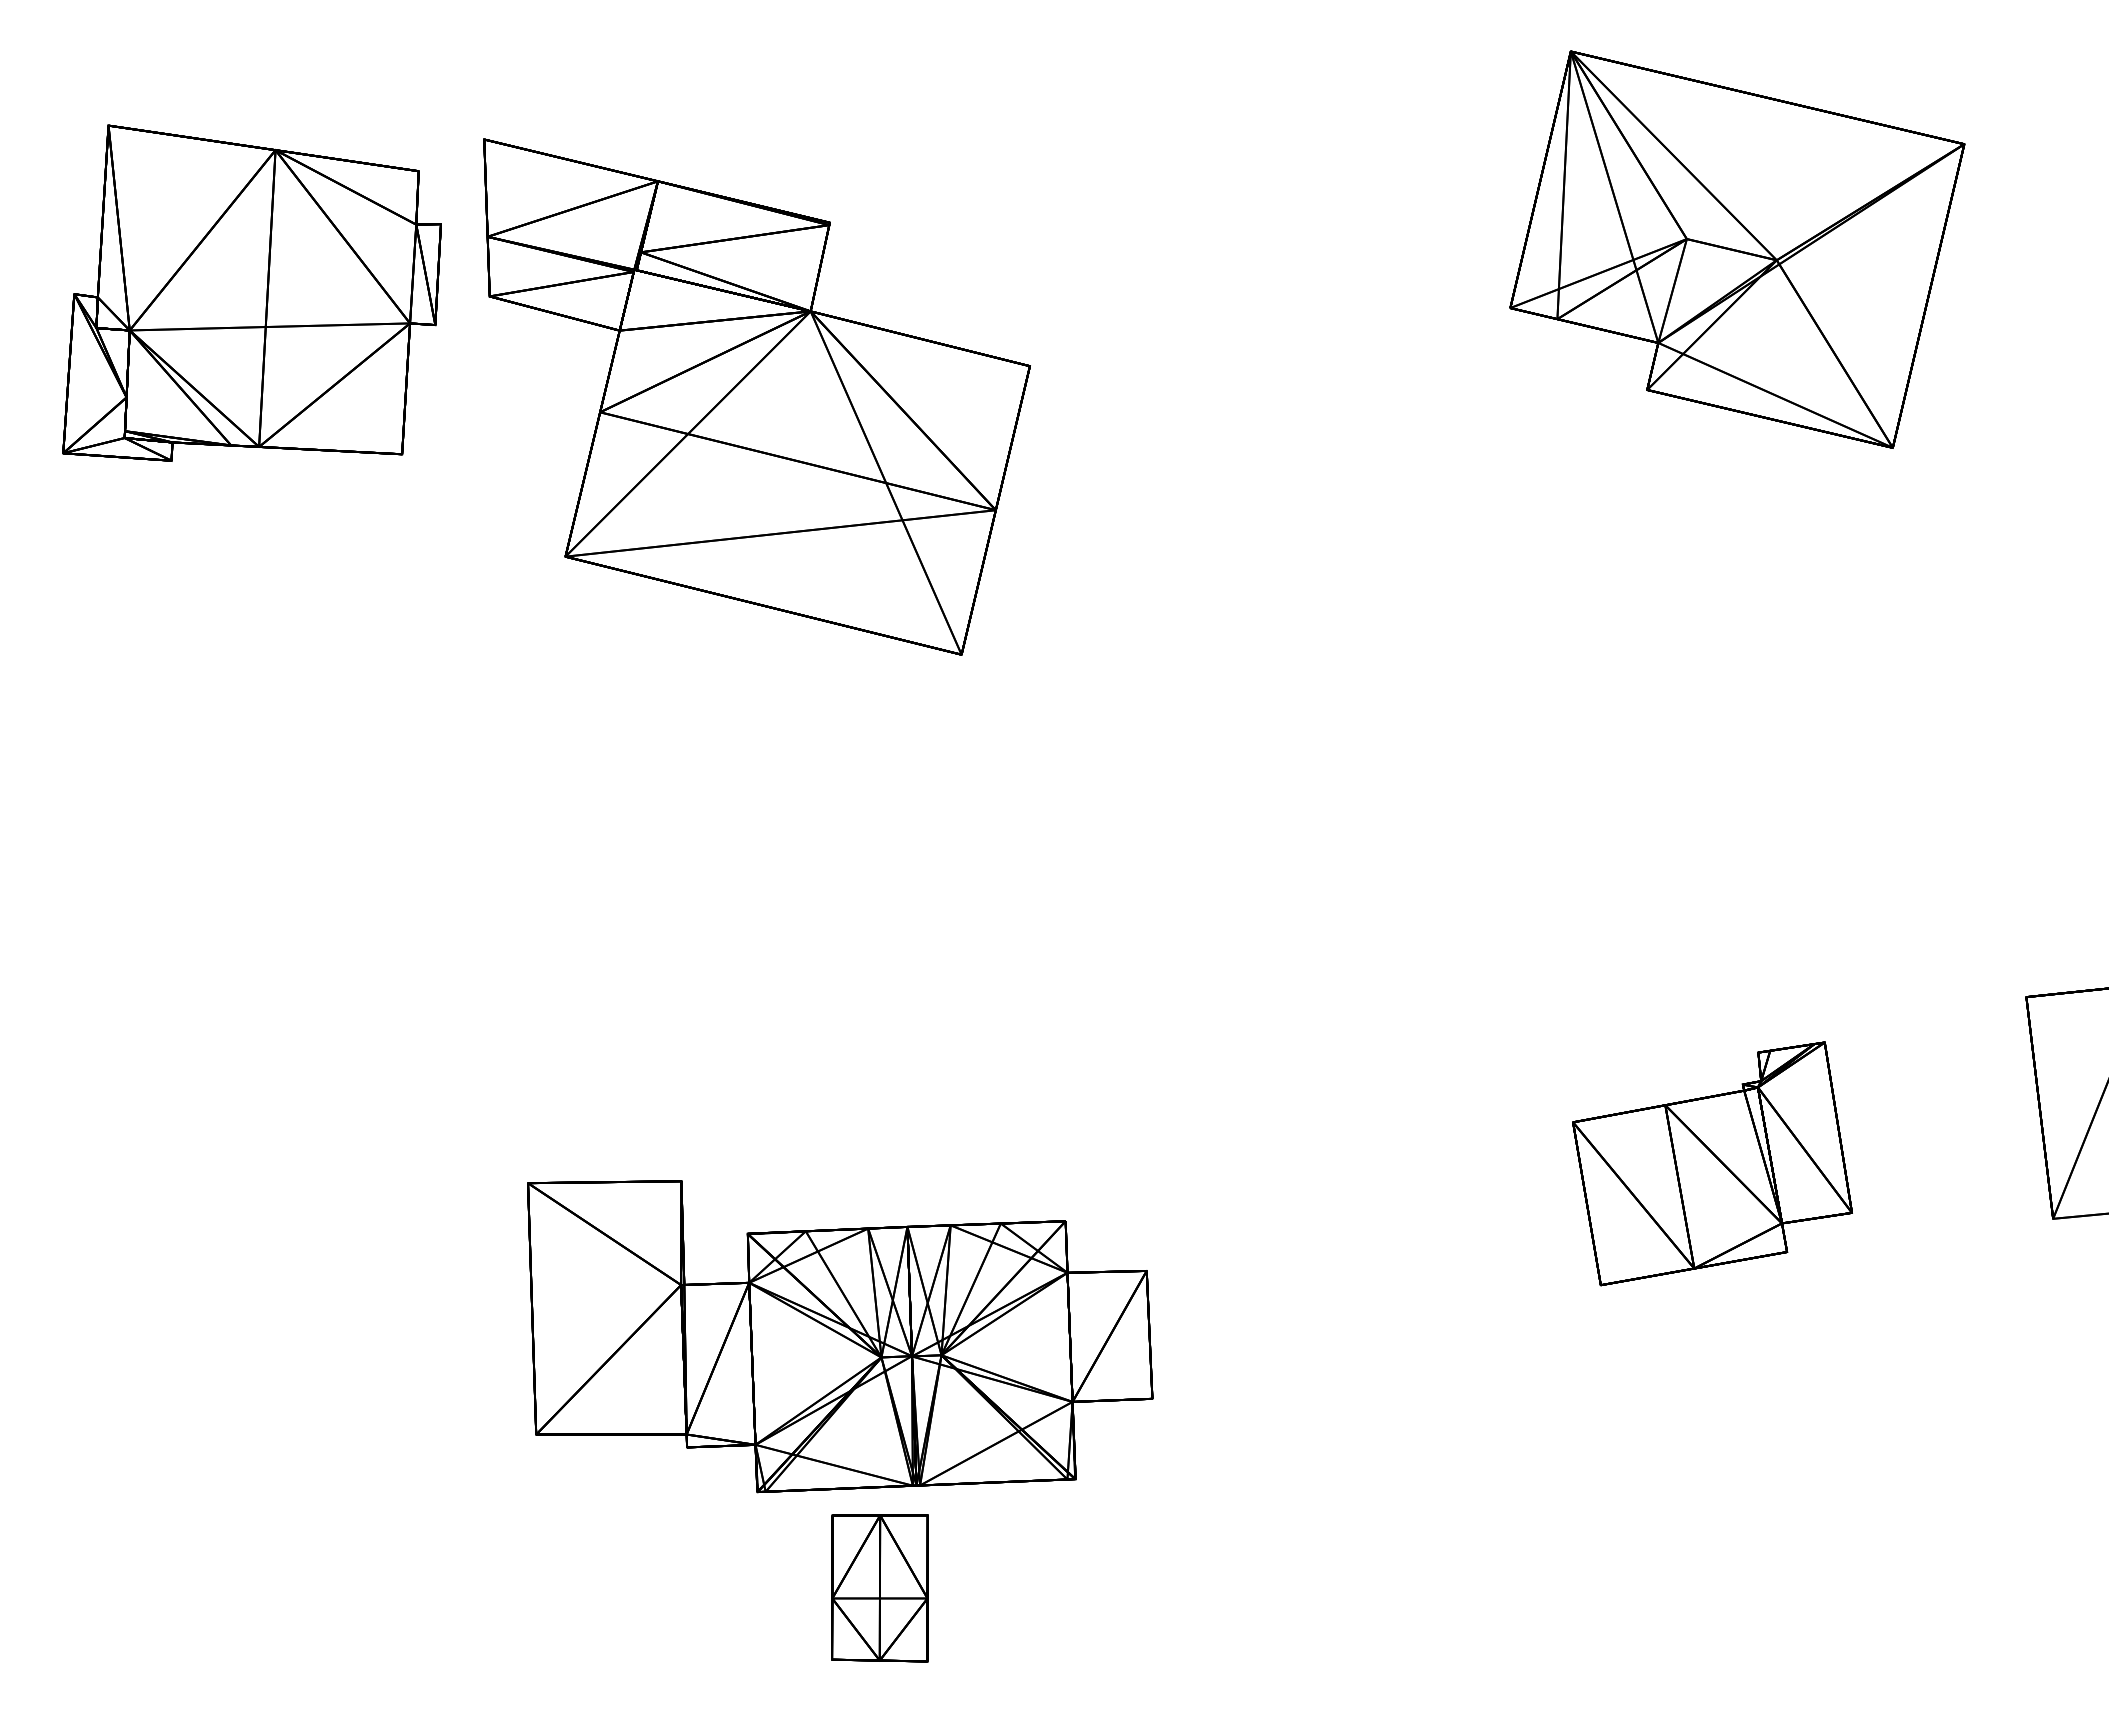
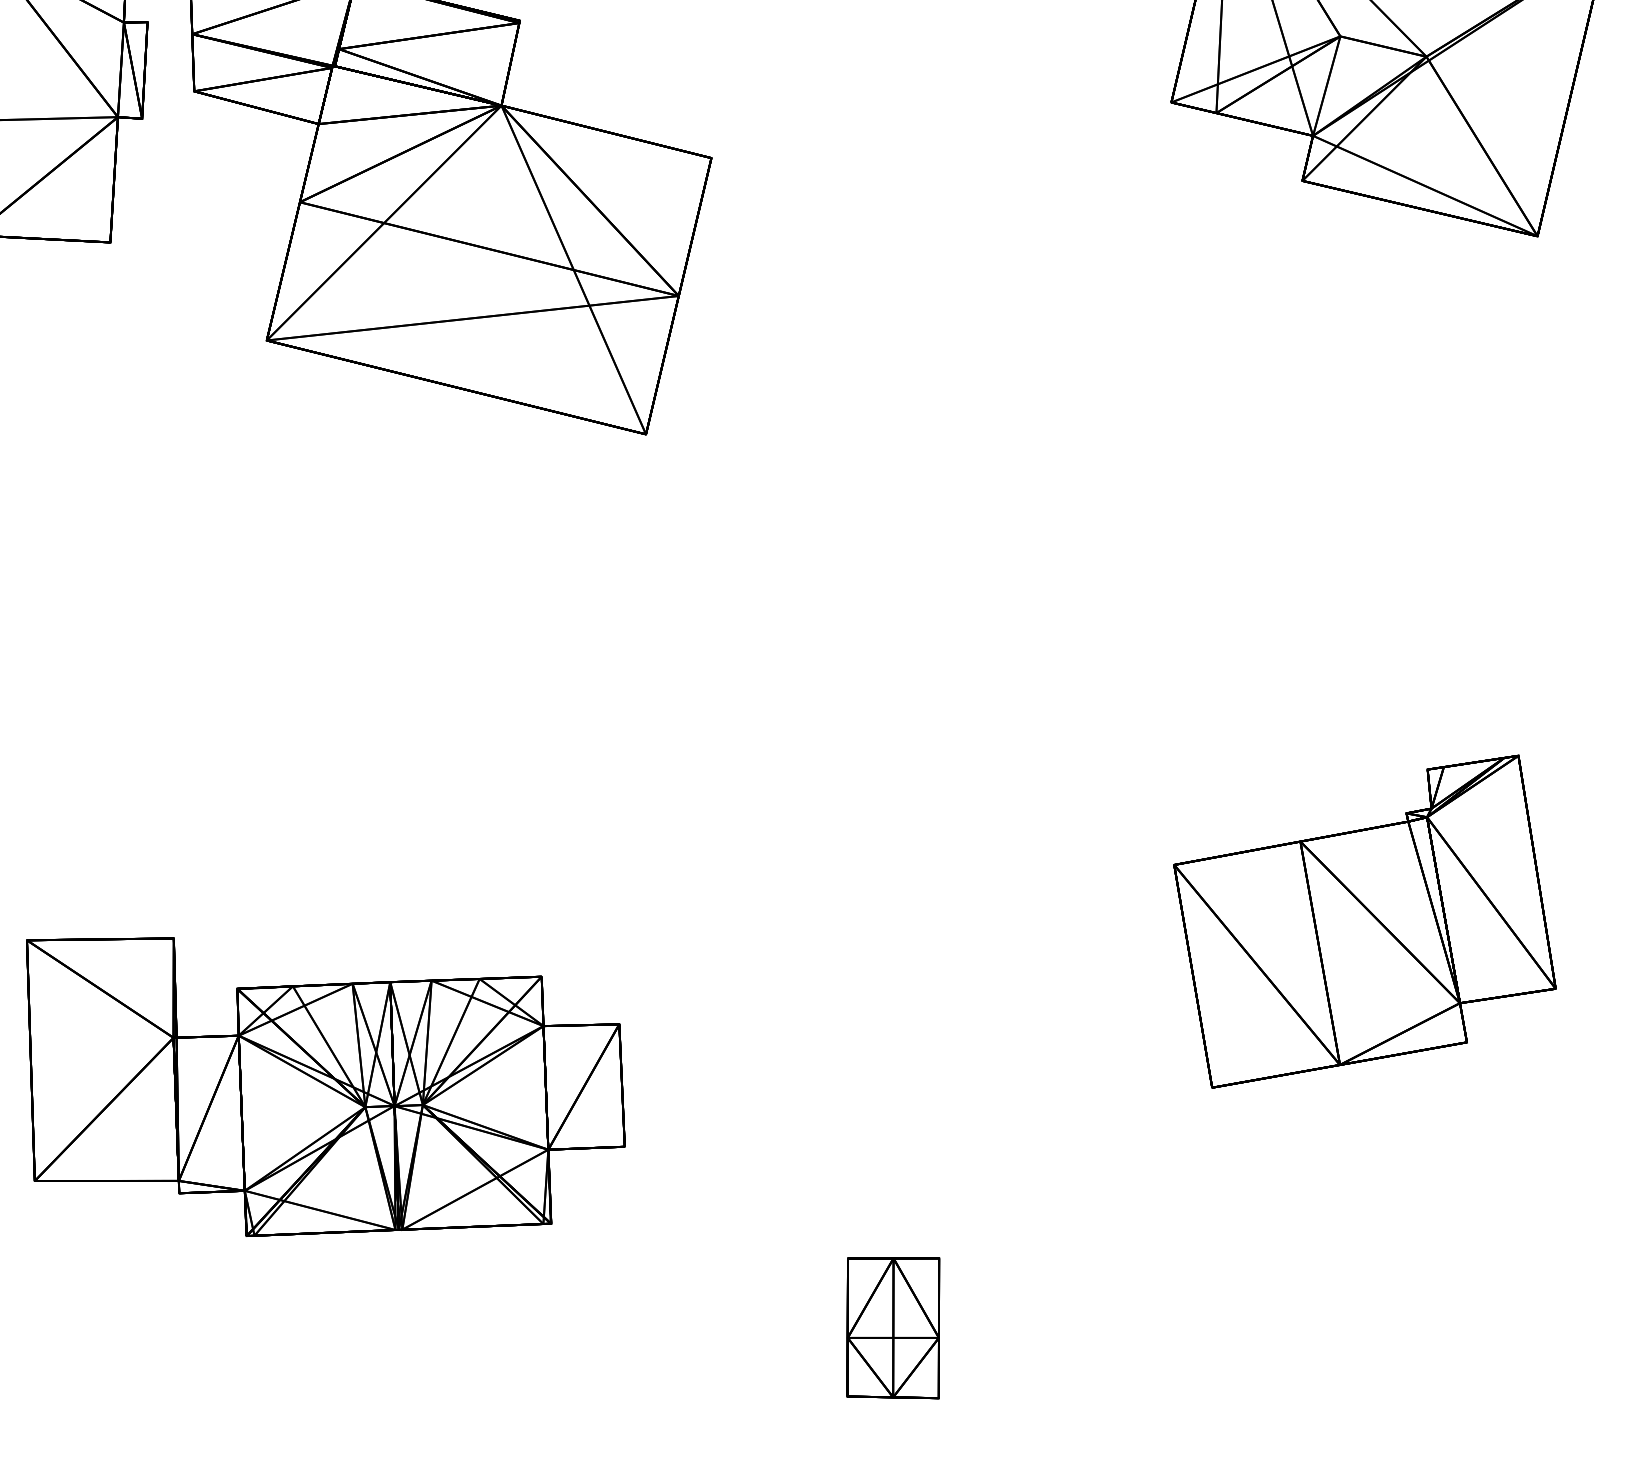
part: (1712, 1163) -> (1364, 921), size x1.43
part: (840, 1336) -> (326, 1087), moved
part: (879, 1588) -> (892, 1328), moved

